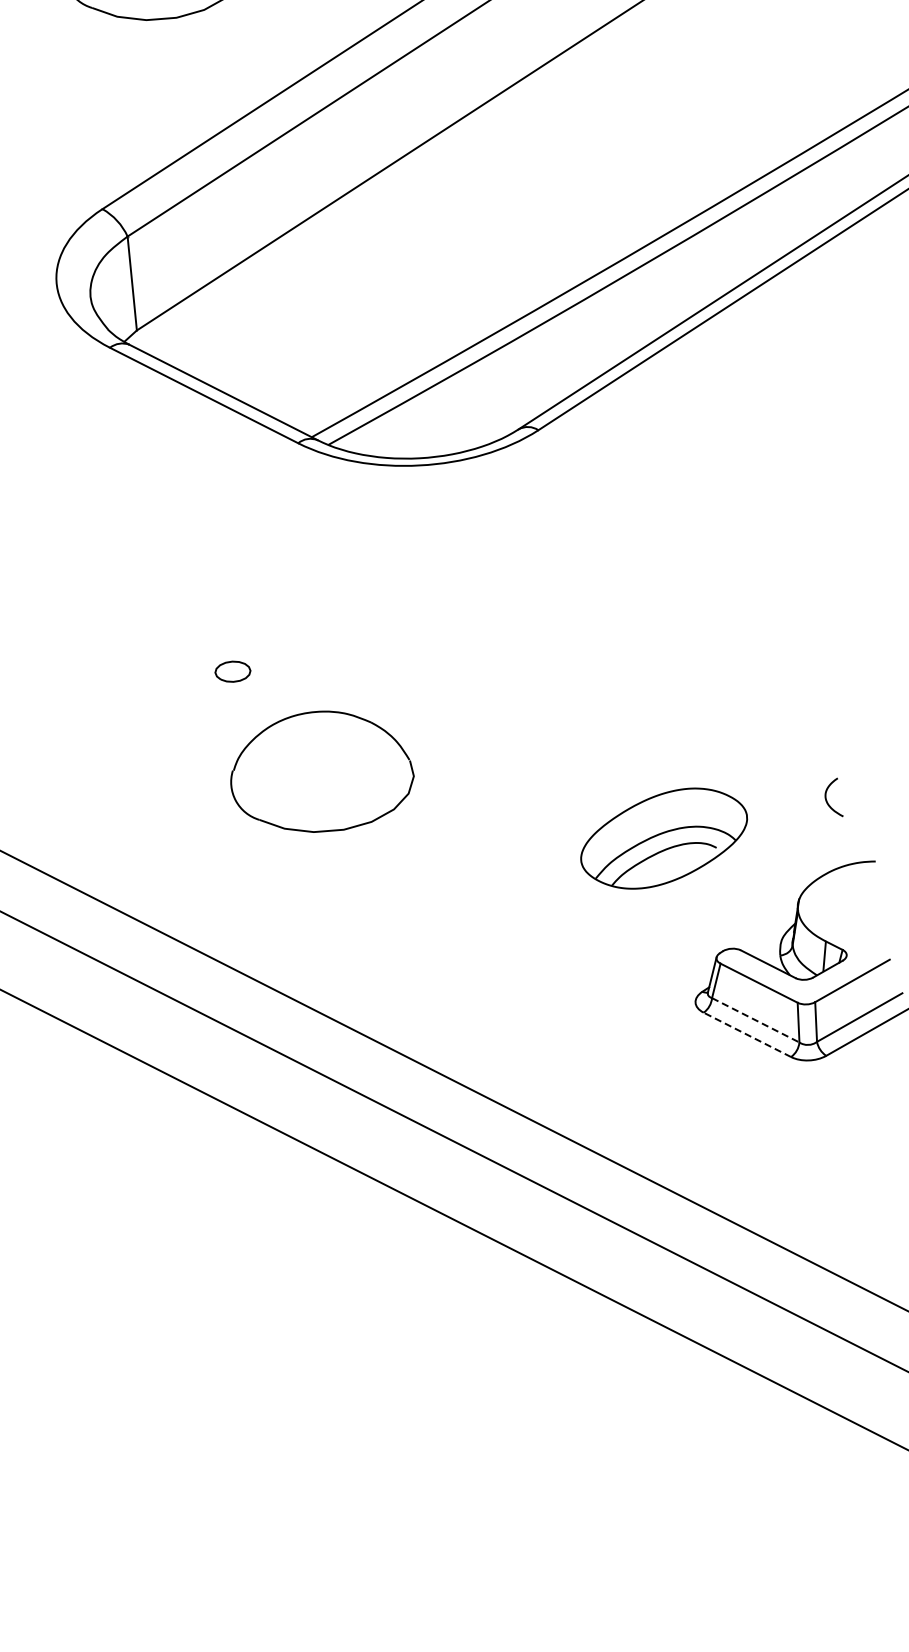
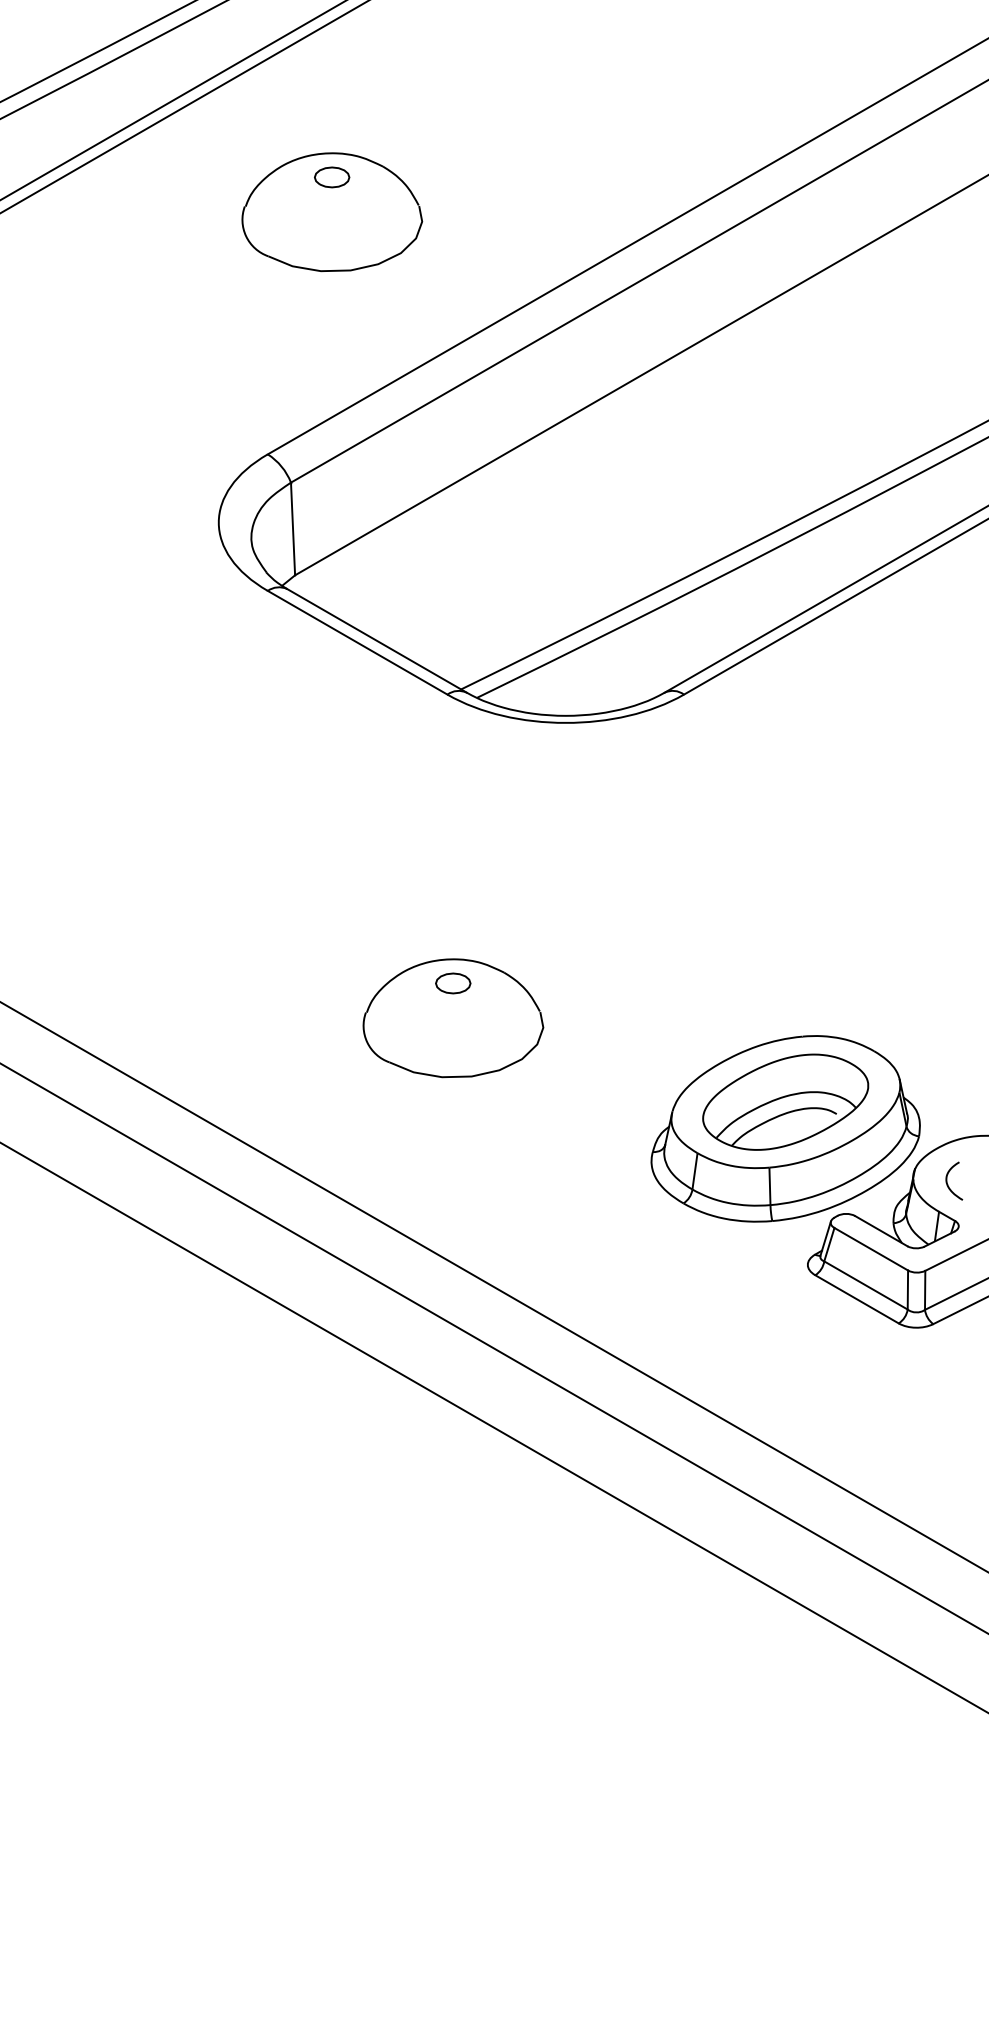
part: (233, 671) -> (453, 983), moved
curve: (826, 797) -> (947, 1180), moved
part: (665, 865) -> (785, 1128), added
line: (756, 1020) -> (866, 1285), dashed -> solid
line: (746, 1035) -> (856, 1299), dashed -> solid

